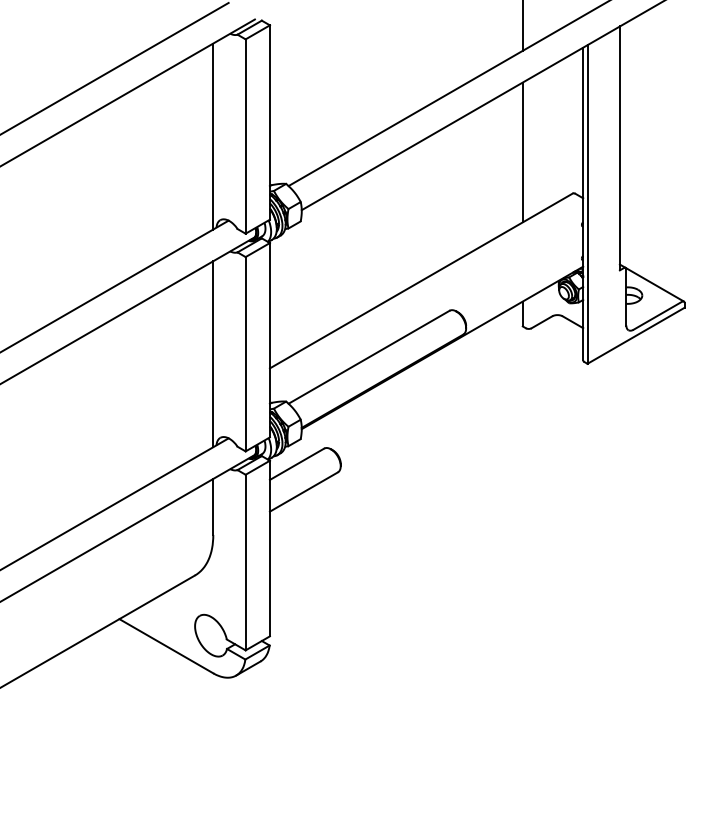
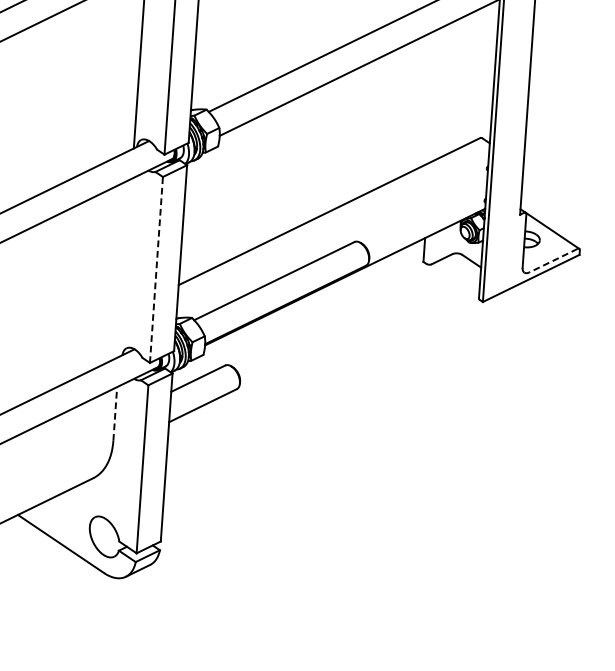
line: (522, 152) -> (434, 95), removed
line: (657, 315) -> (553, 260), solid -> dashed
line: (245, 353) -> (156, 269), solid -> dashed
line: (213, 354) -> (125, 268), removed
line: (213, 506) -> (115, 413), solid -> dashed

